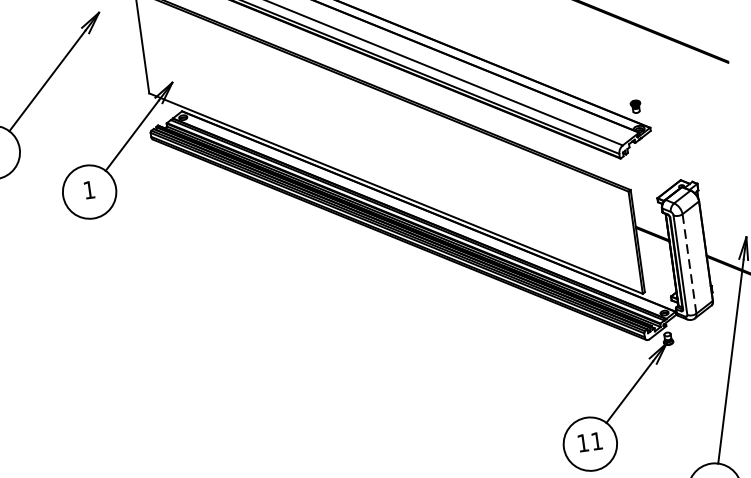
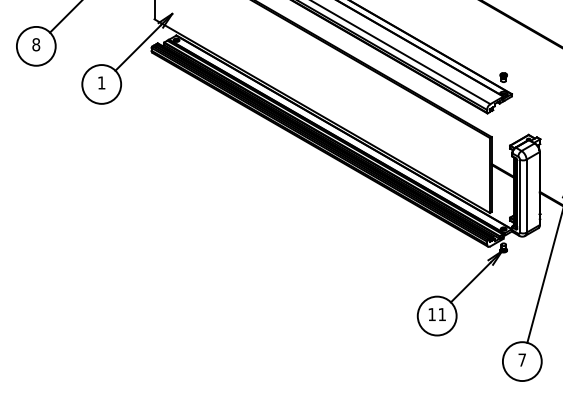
line: (689, 264) -> (526, 196), dashed -> solid

